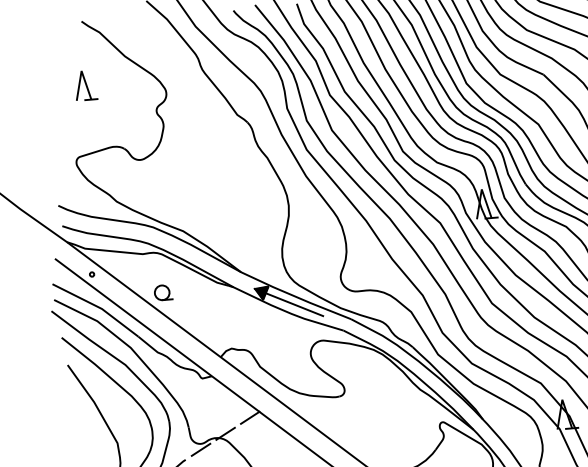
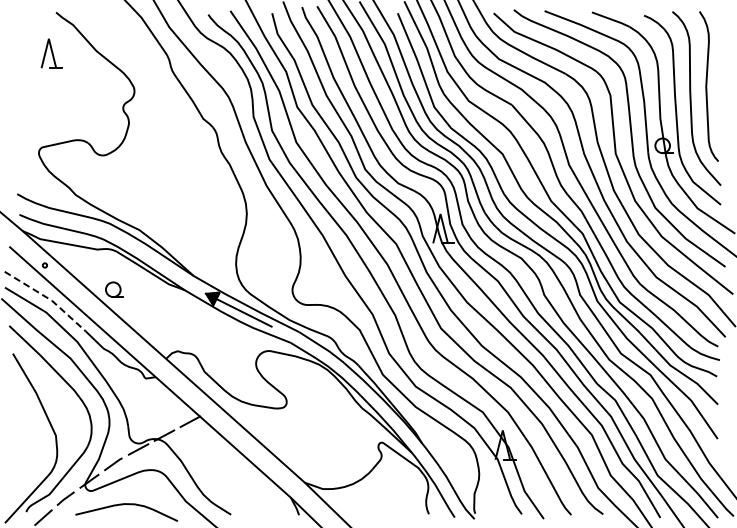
part: (85, 85) -> (51, 53), moved
line: (98, 307) -> (48, 298), solid -> dashed

